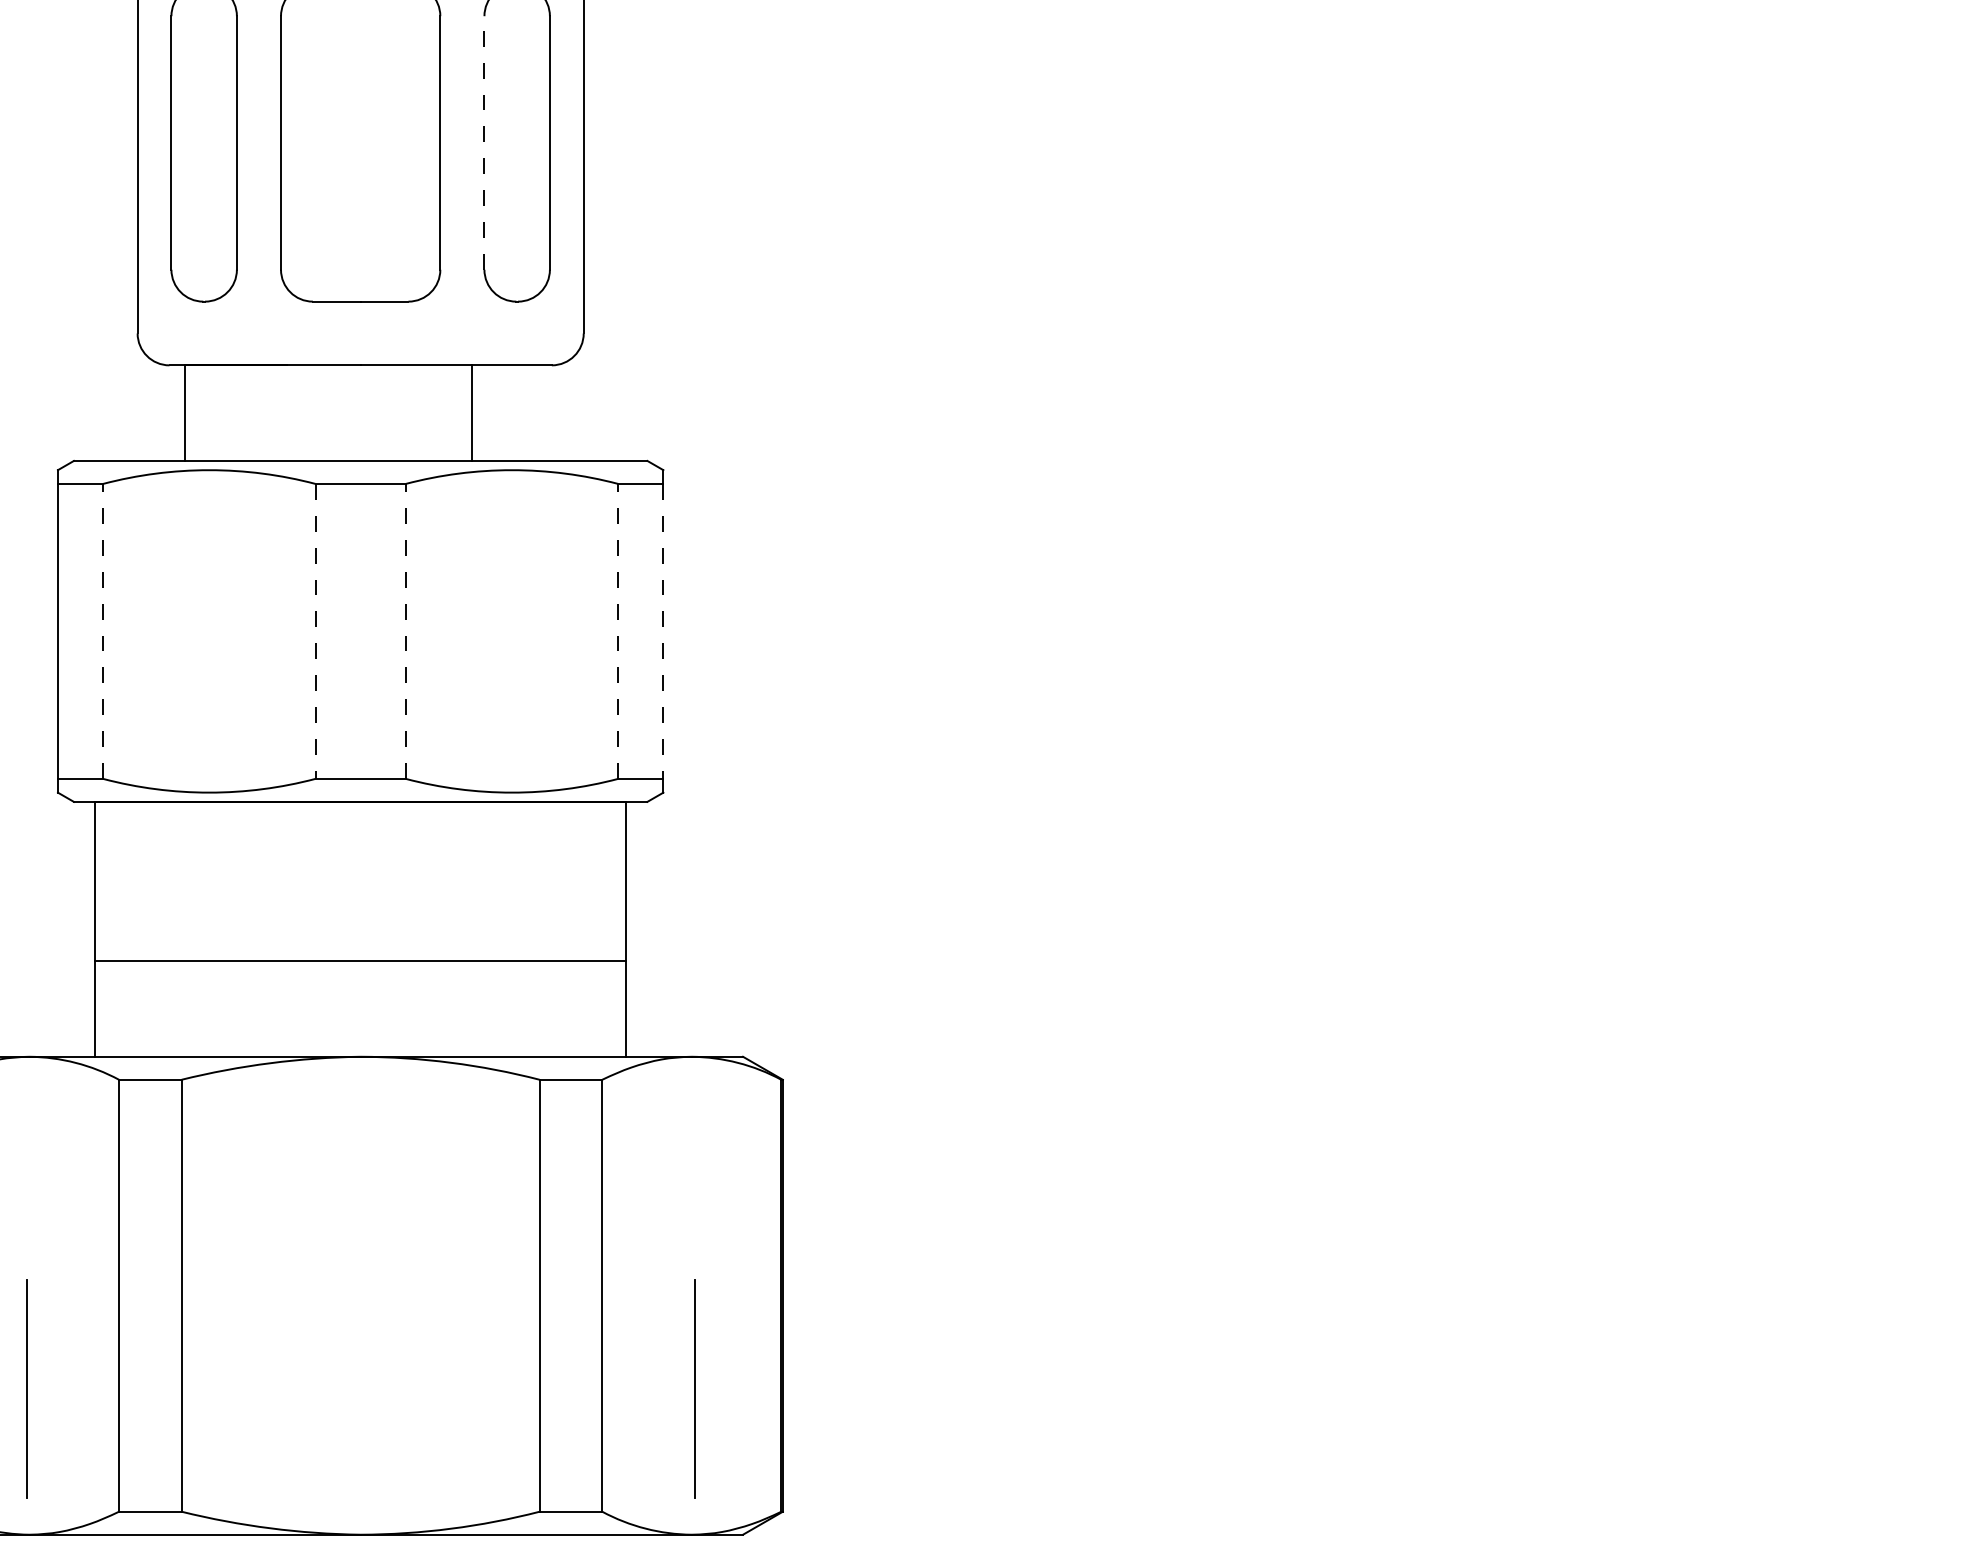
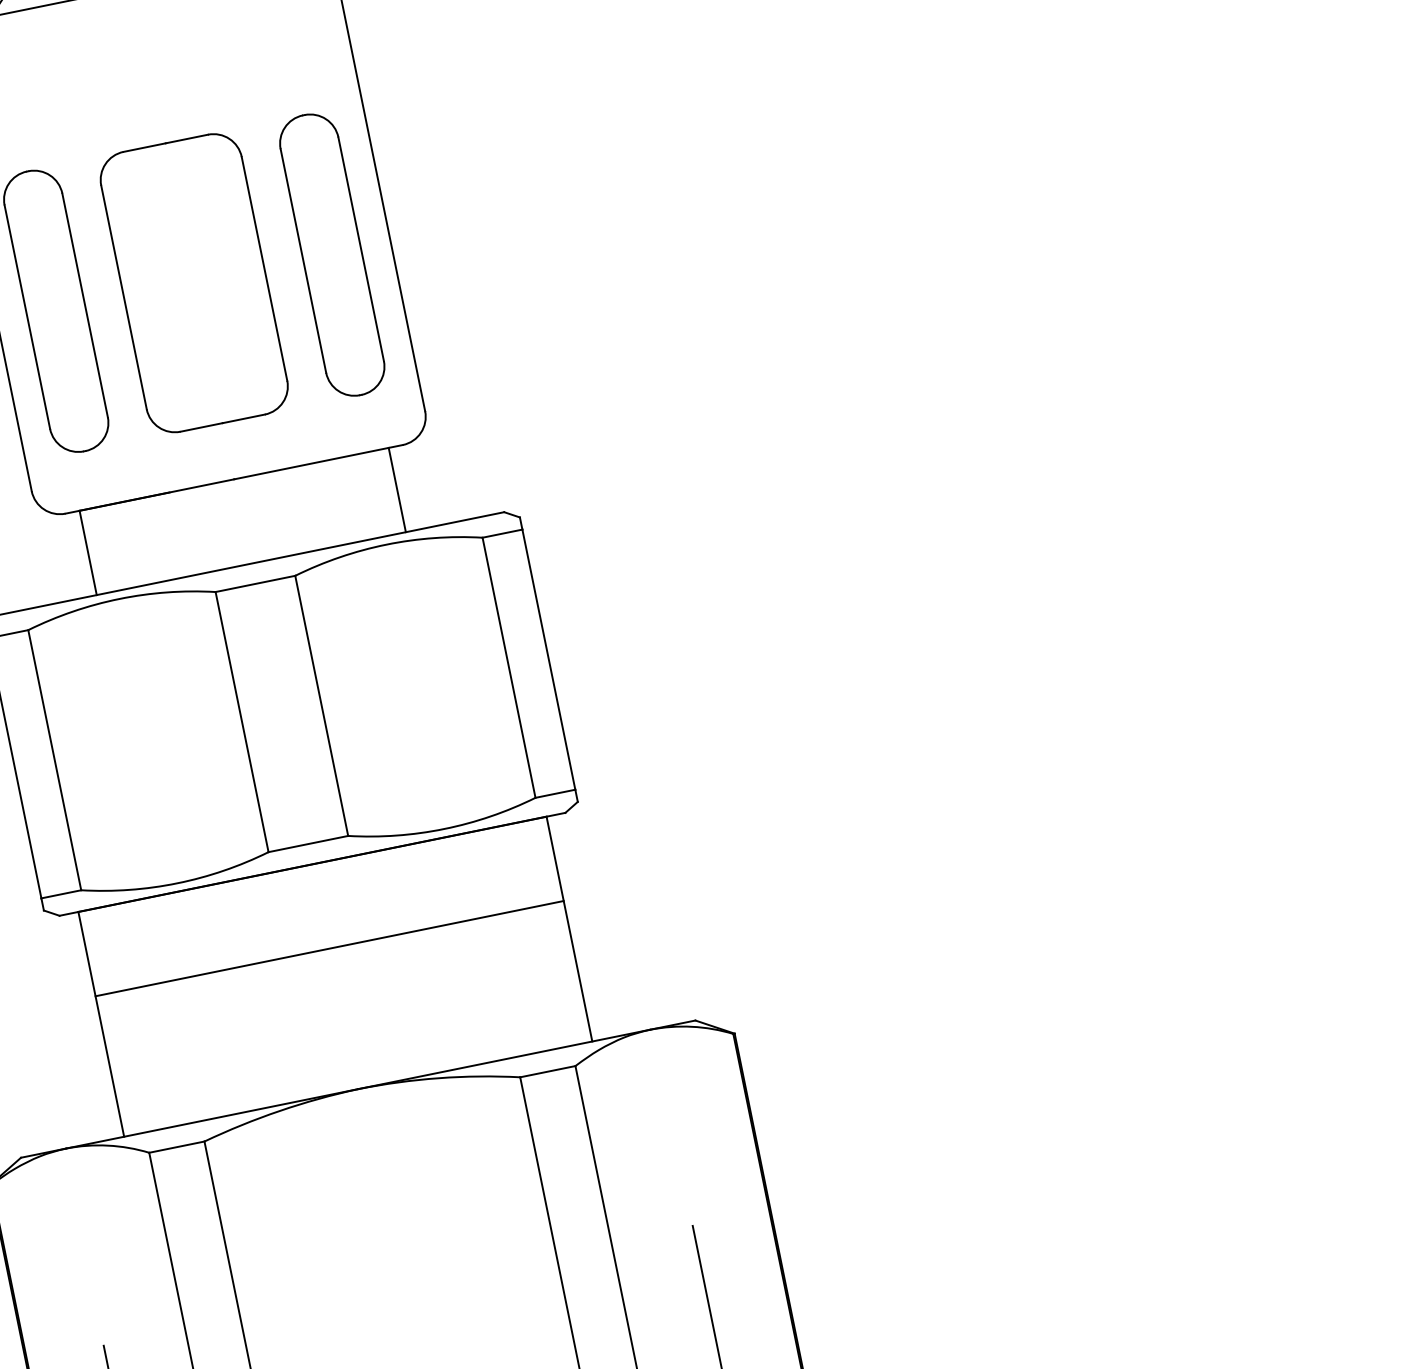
line: (484, 142) -> (303, 260), dashed -> solid
line: (471, 412) -> (396, 489), moved
line: (103, 630) -> (54, 759), dashed -> solid
line: (405, 630) -> (321, 705), dashed -> solid
line: (618, 630) -> (509, 666), dashed -> solid
line: (315, 631) -> (242, 722), dashed -> solid
line: (663, 631) -> (548, 659), dashed -> solid
line: (360, 961) -> (329, 948), moved

